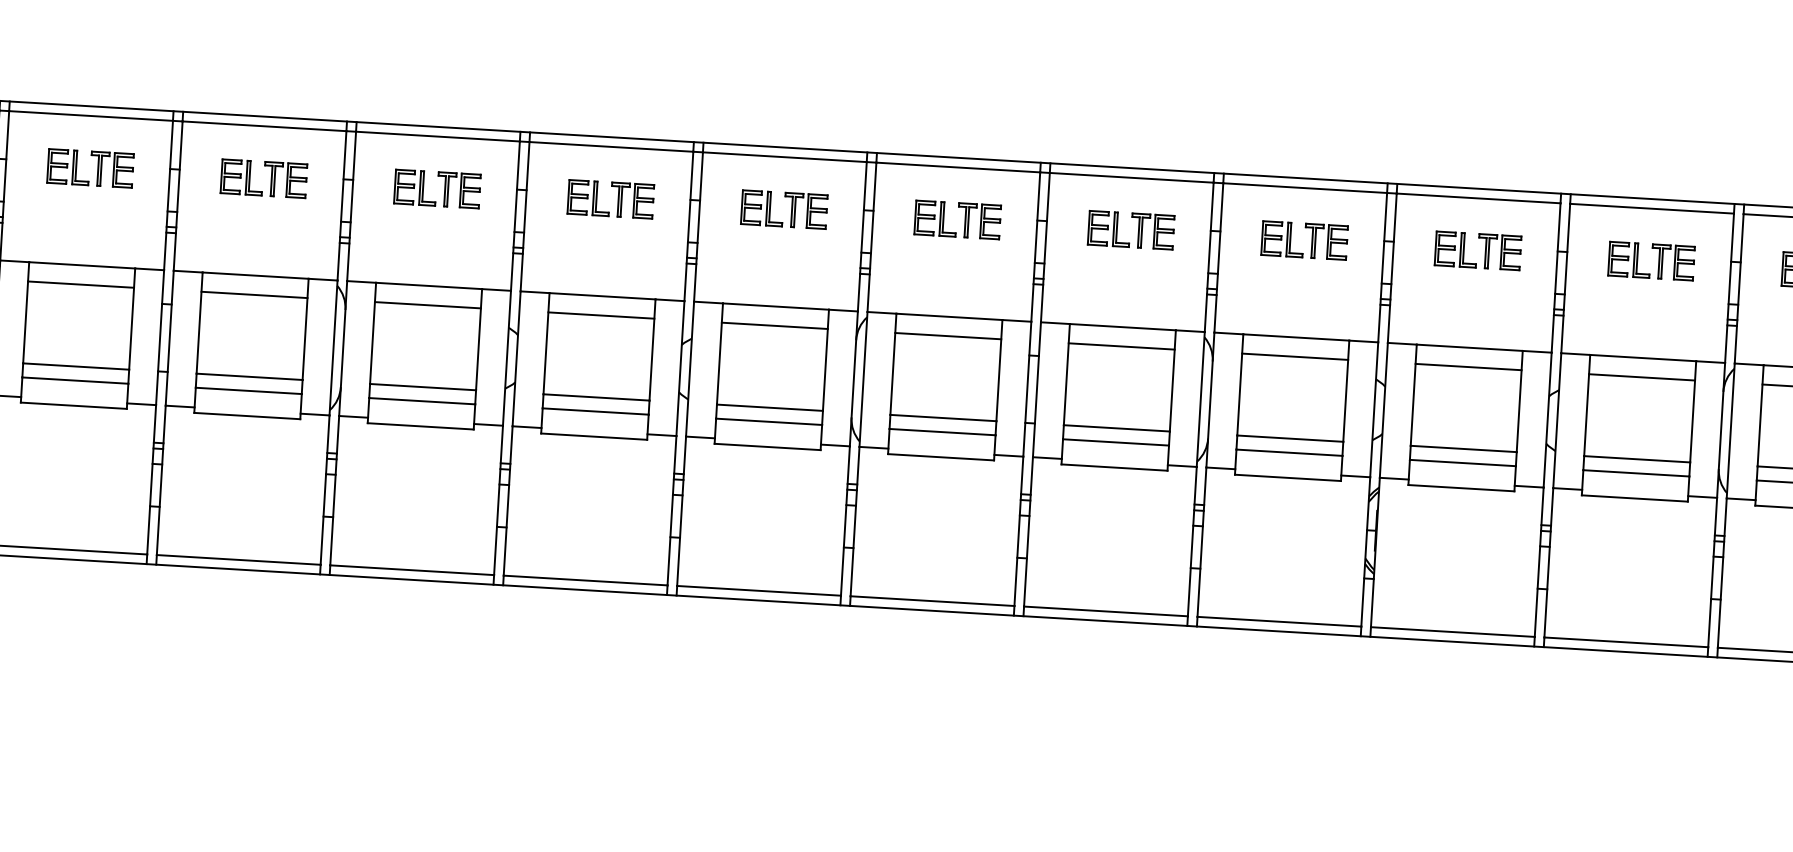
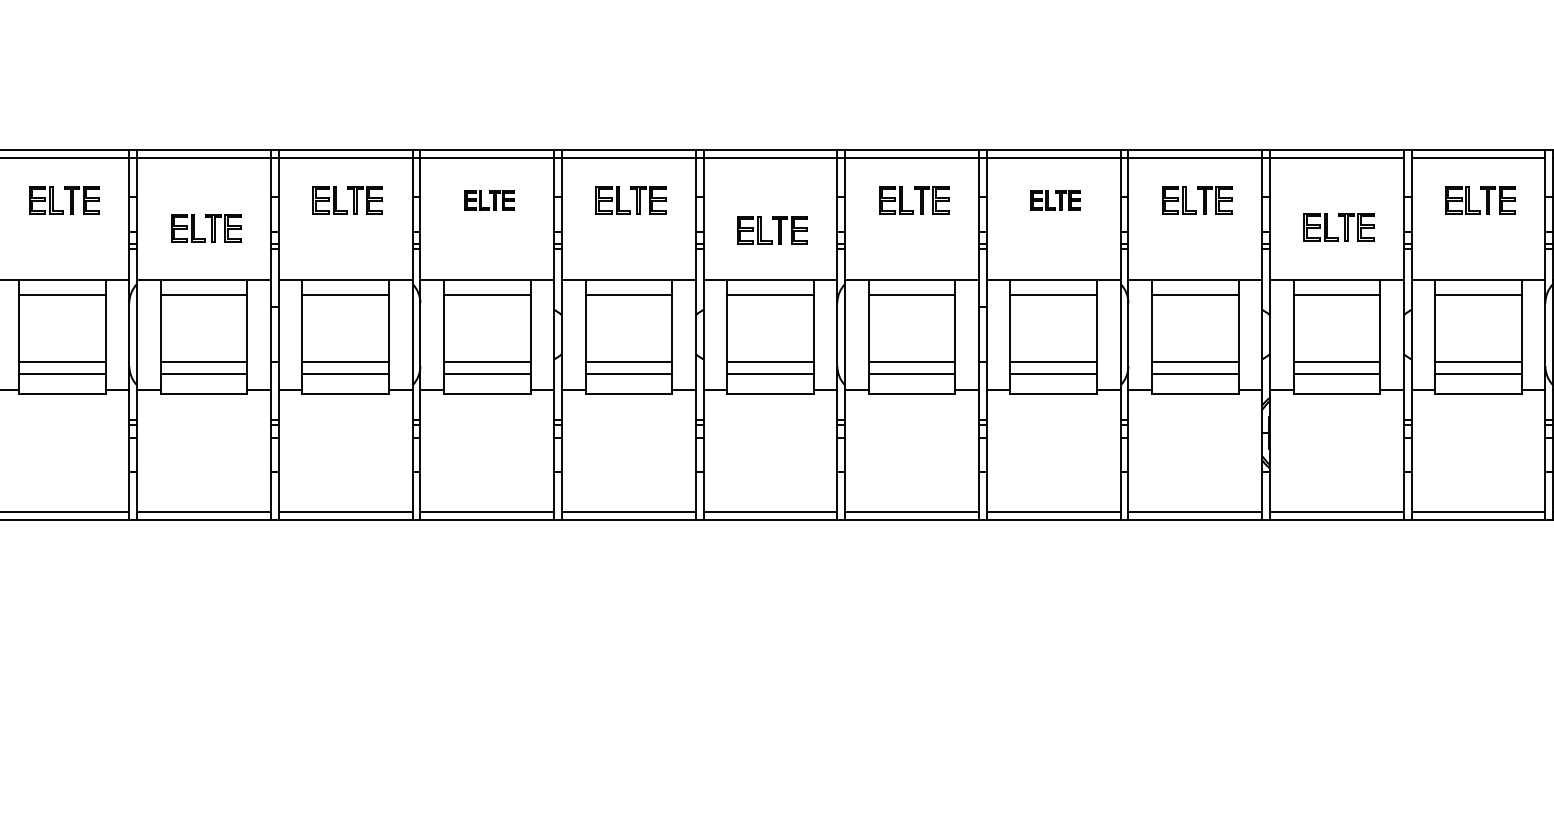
part: (90, 168) -> (206, 228), moved
part: (437, 189) -> (489, 200), size x0.7
part: (784, 209) -> (772, 230), moved
part: (1130, 230) -> (1055, 200), size x0.7
part: (1477, 251) -> (1338, 227), moved

